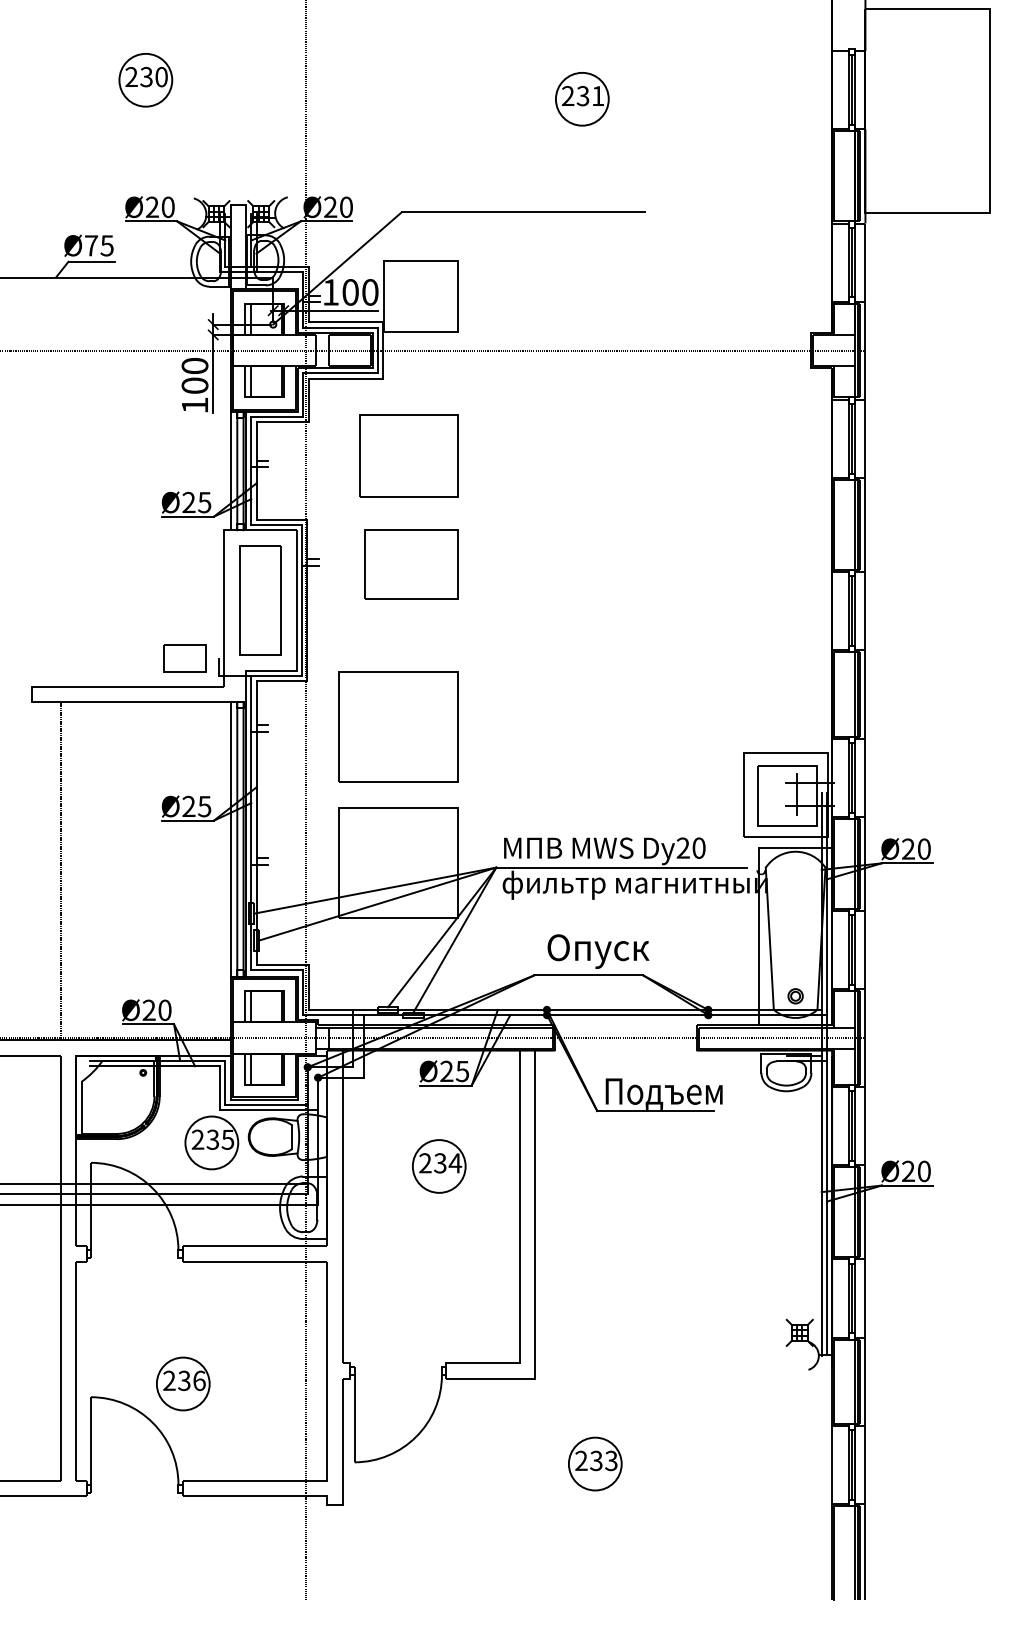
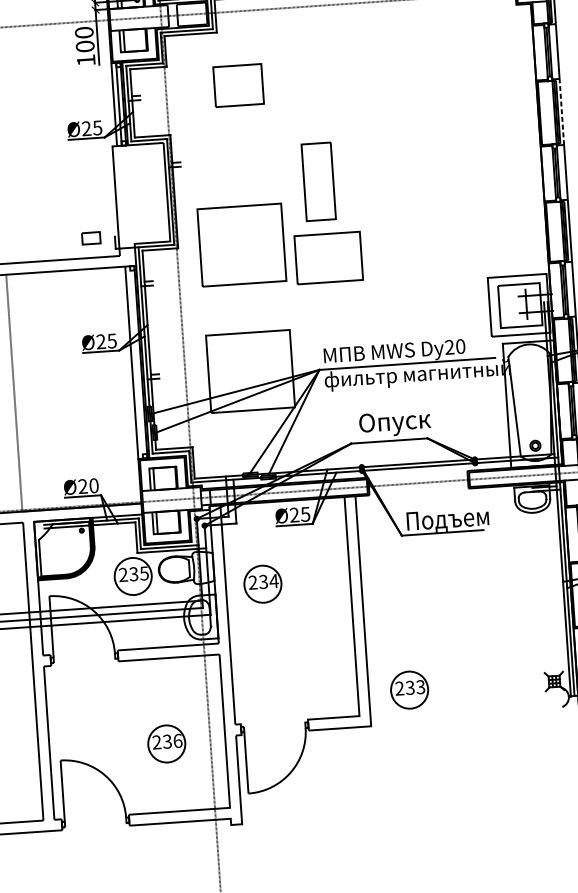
part: (408, 455) -> (238, 85), size x0.7
line: (865, 524) -> (561, 111), solid -> dashed
part: (411, 564) -> (328, 257), moved
line: (240, 600) -> (304, 182), moved
part: (184, 658) -> (90, 238), size x0.6
part: (398, 726) -> (242, 244), moved
line: (237, 839) -> (136, 362), removed
part: (439, 1166) -> (263, 584), moved
part: (183, 1383) -> (166, 743), moved
part: (595, 1463) -> (409, 689), moved

